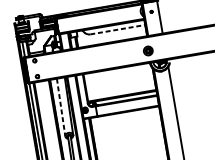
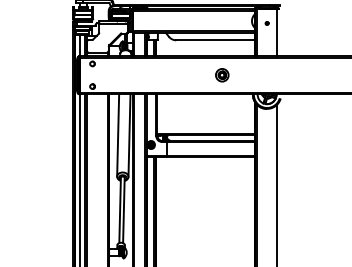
line: (118, 29) -> (216, 40), dashed -> solid
part: (148, 51) -> (222, 75), moved
line: (61, 107) -> (118, 135), dashed -> solid

